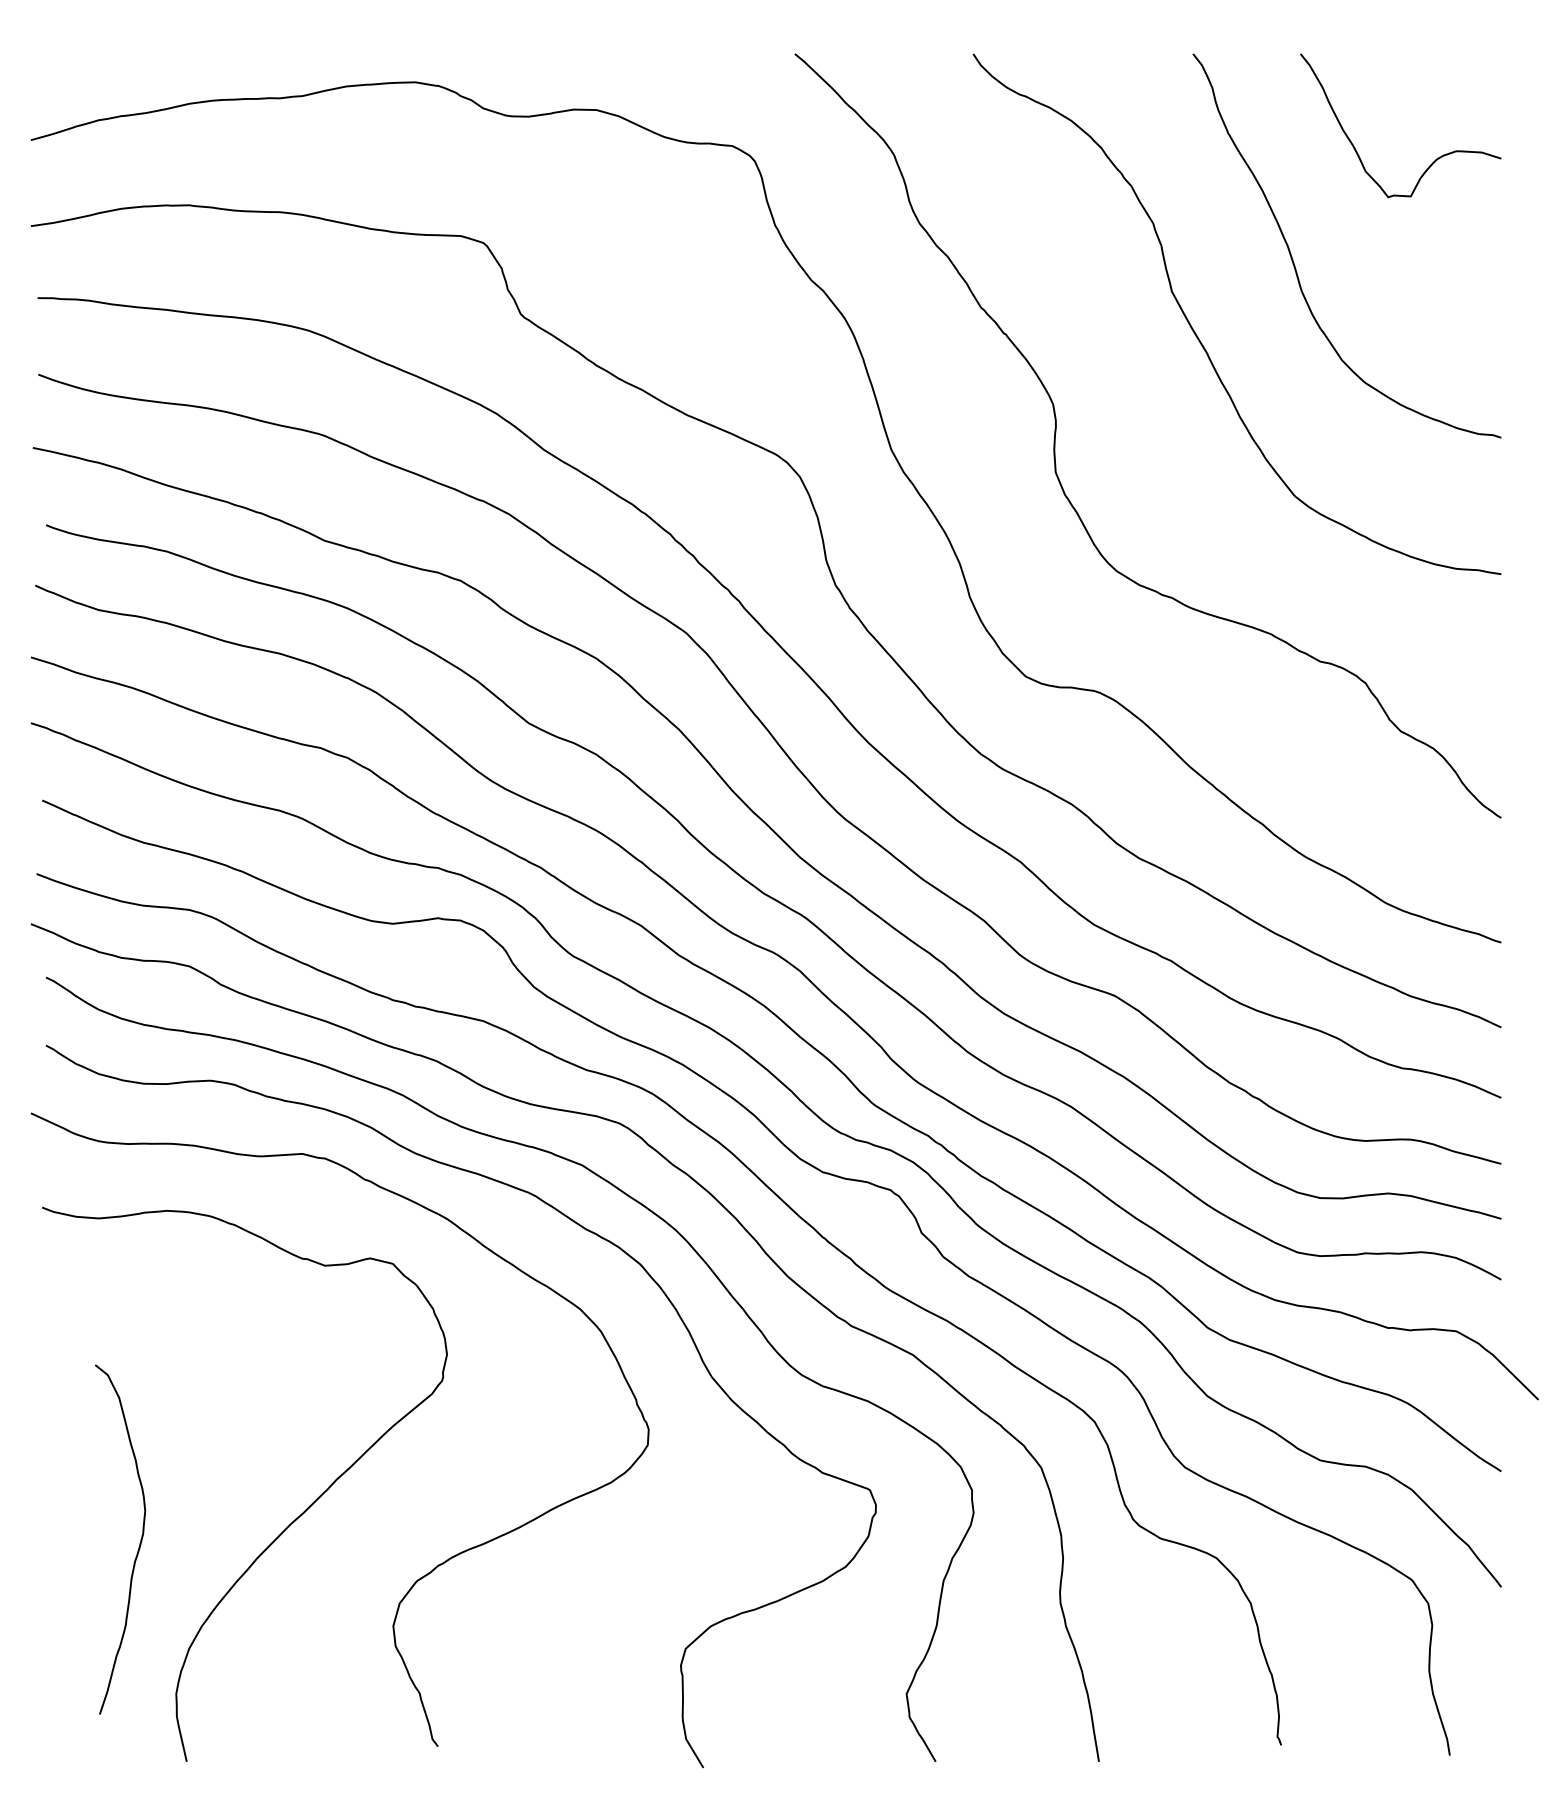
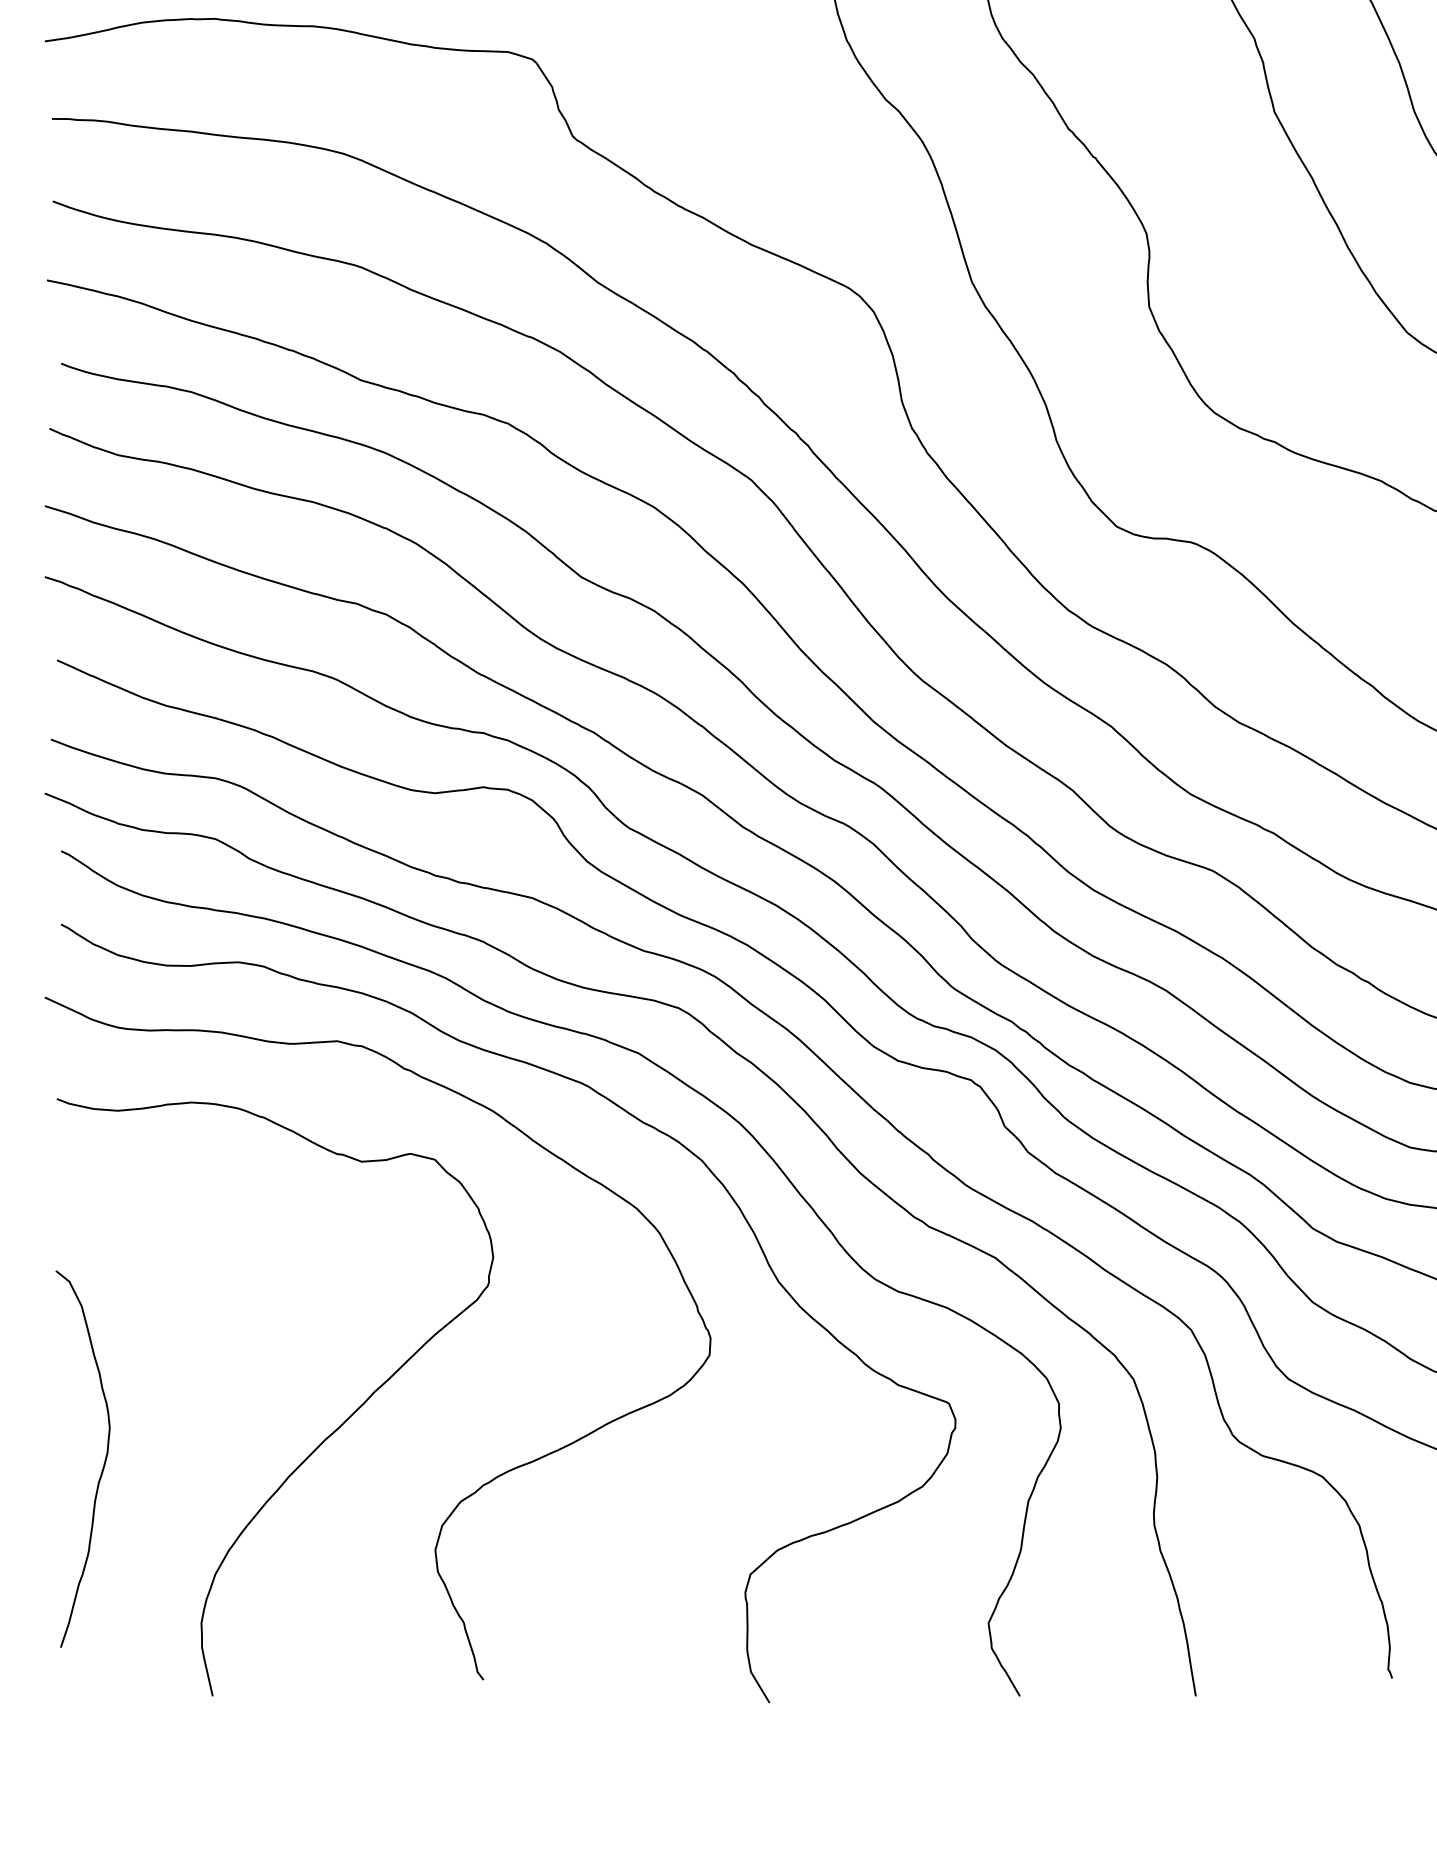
curve: (139, 1543) -> (103, 1463), moved

